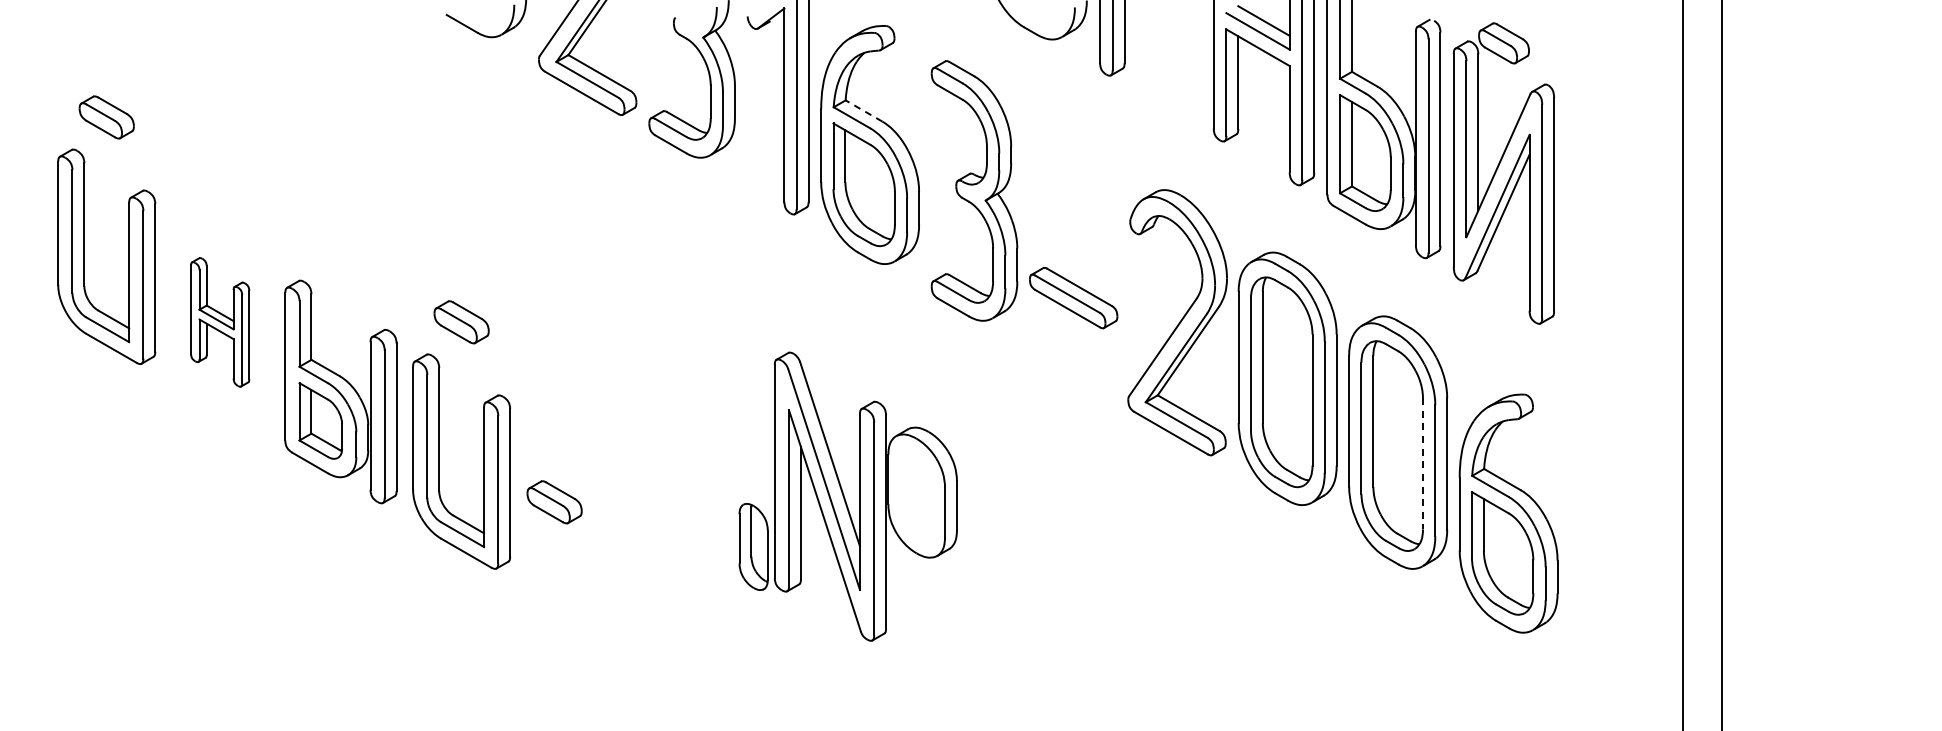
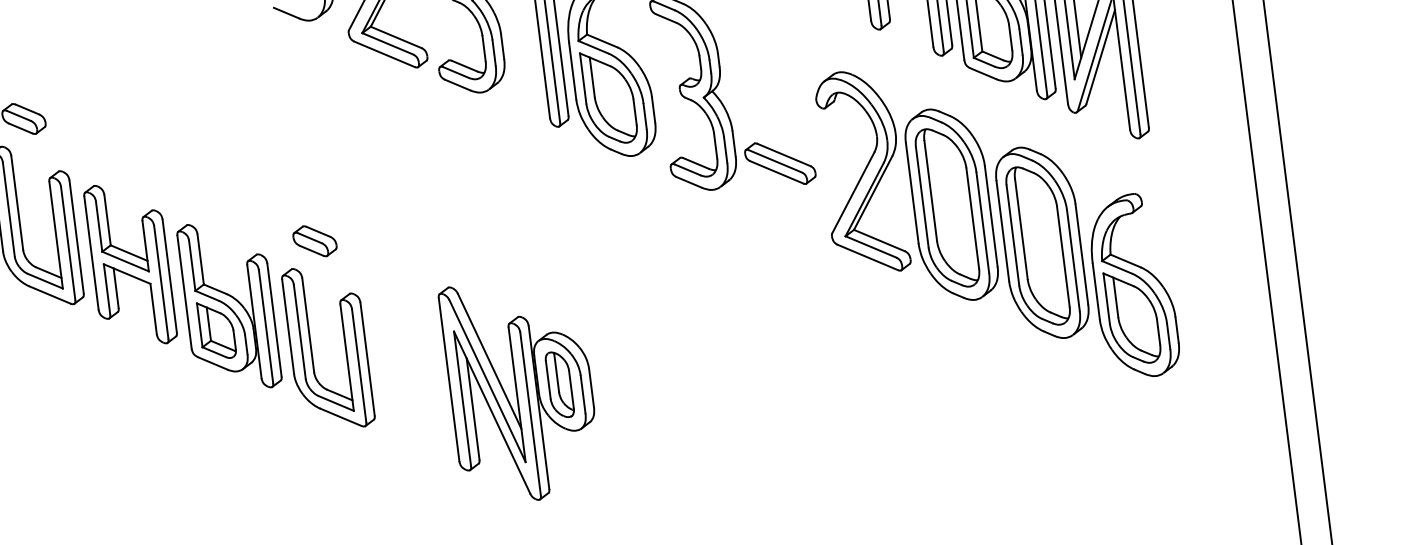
line: (863, 110) -> (601, 40), dashed -> solid
part: (219, 322) -> (129, 264), size x1.67
line: (1422, 463) -> (1062, 256), dashed -> solid
part: (865, 496) -> (520, 390), moved
part: (554, 502) -> (403, 370), removed

